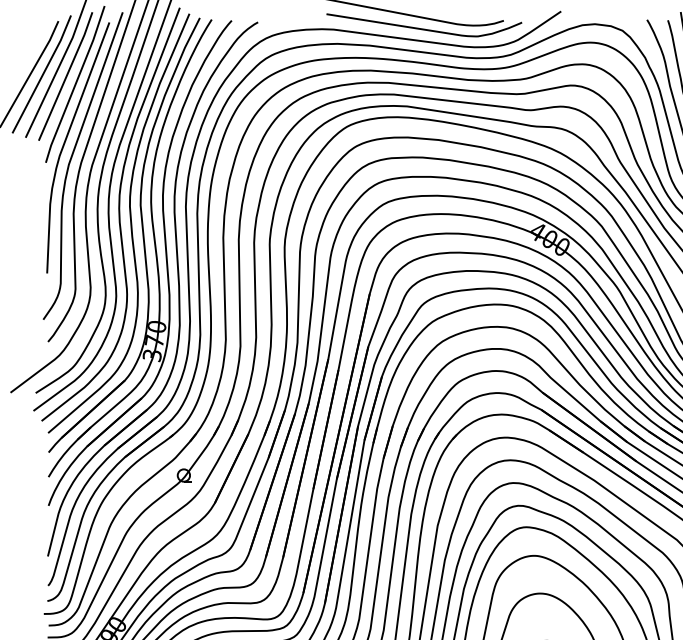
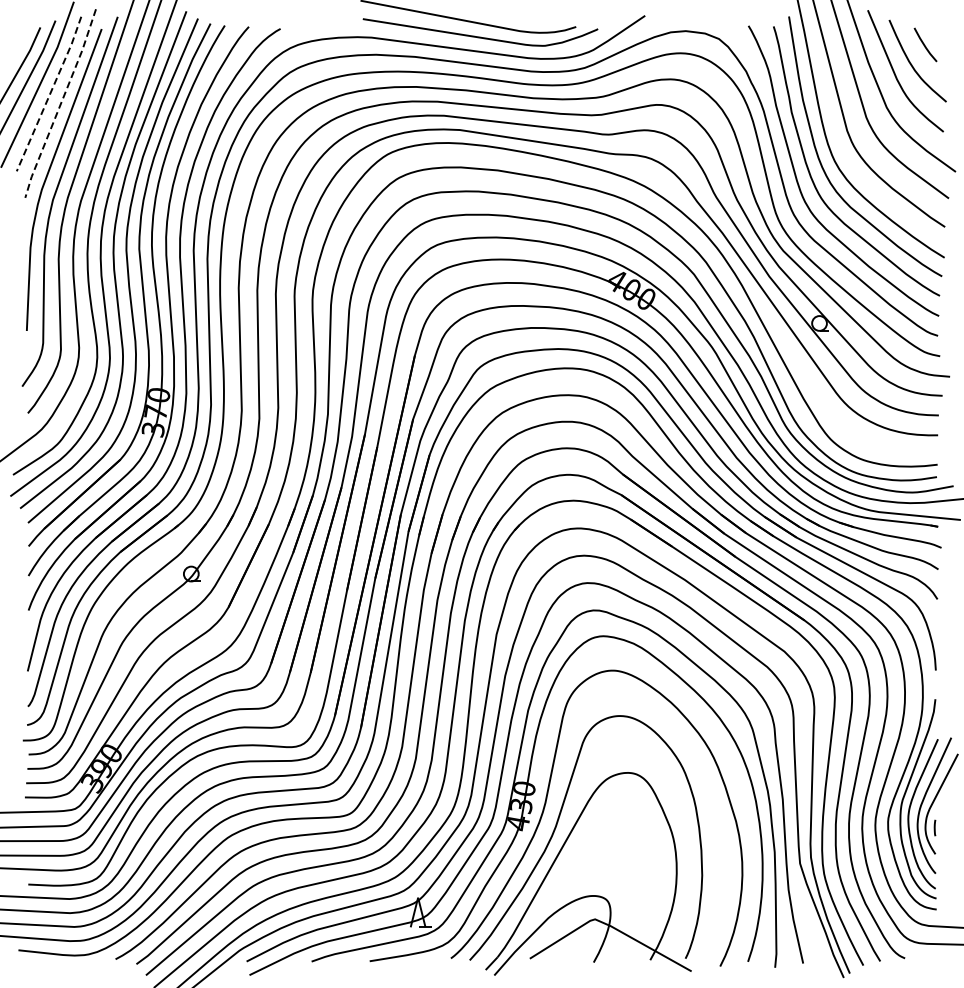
line: (66, 76) -> (49, 94), solid -> dashed
line: (75, 84) -> (60, 103), solid -> dashed

